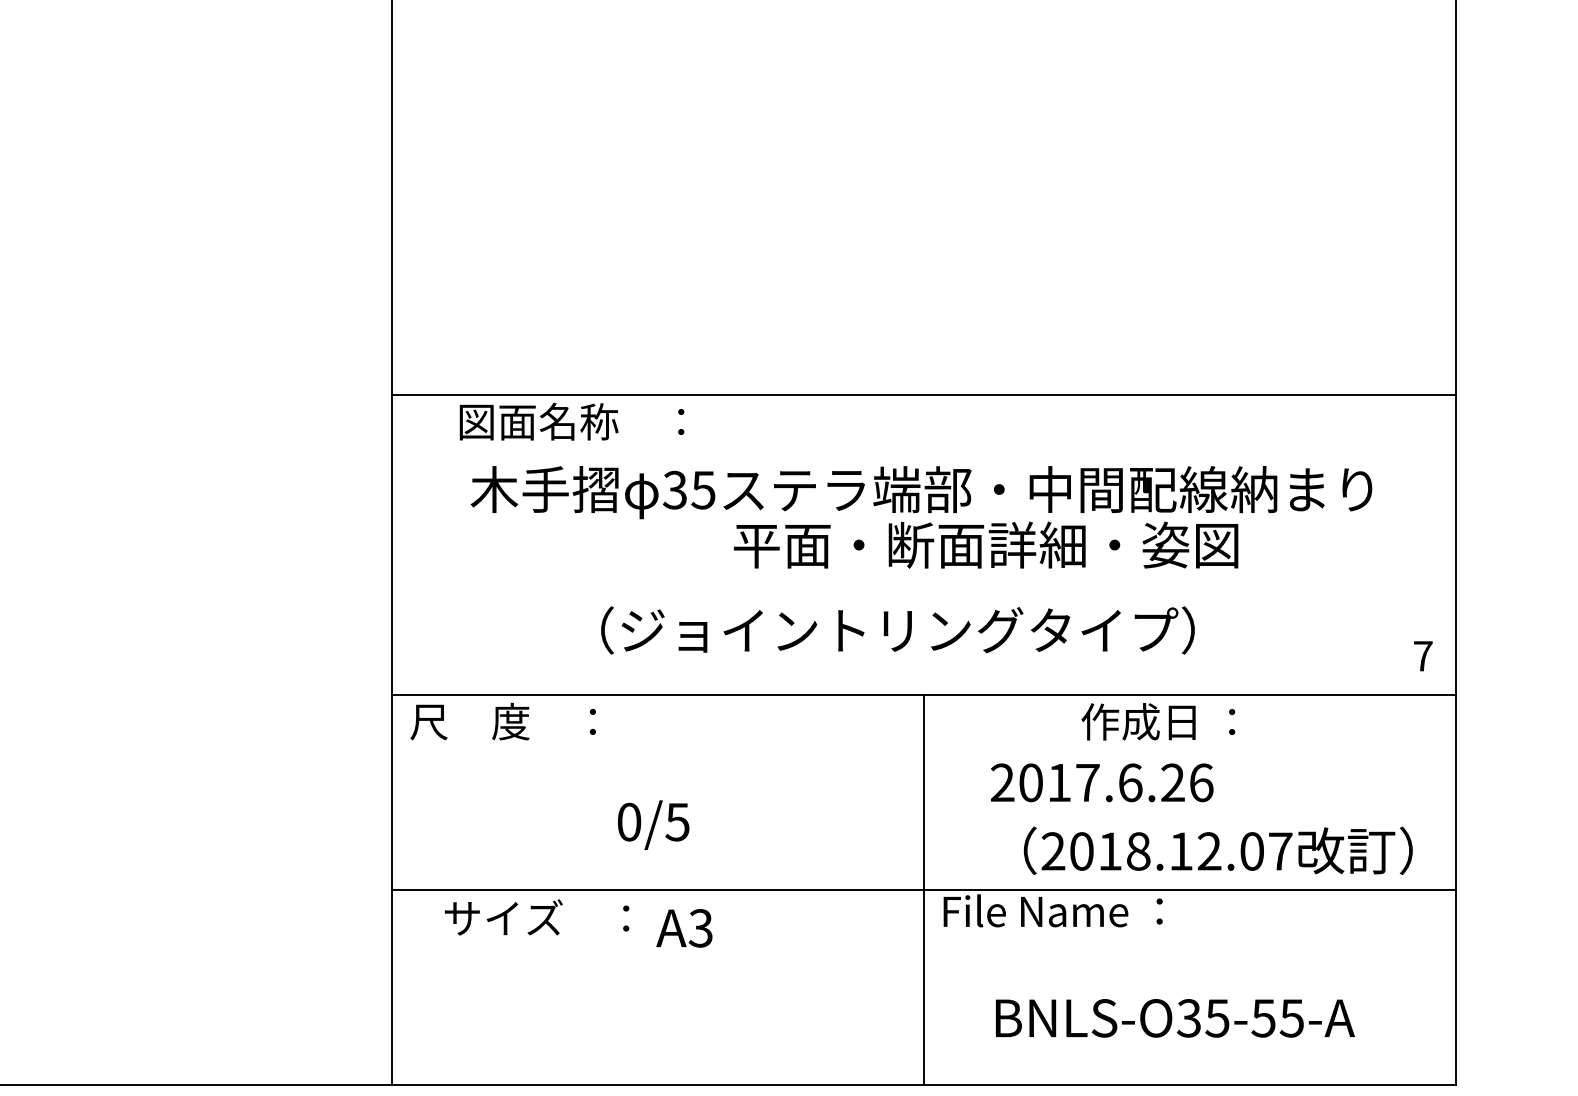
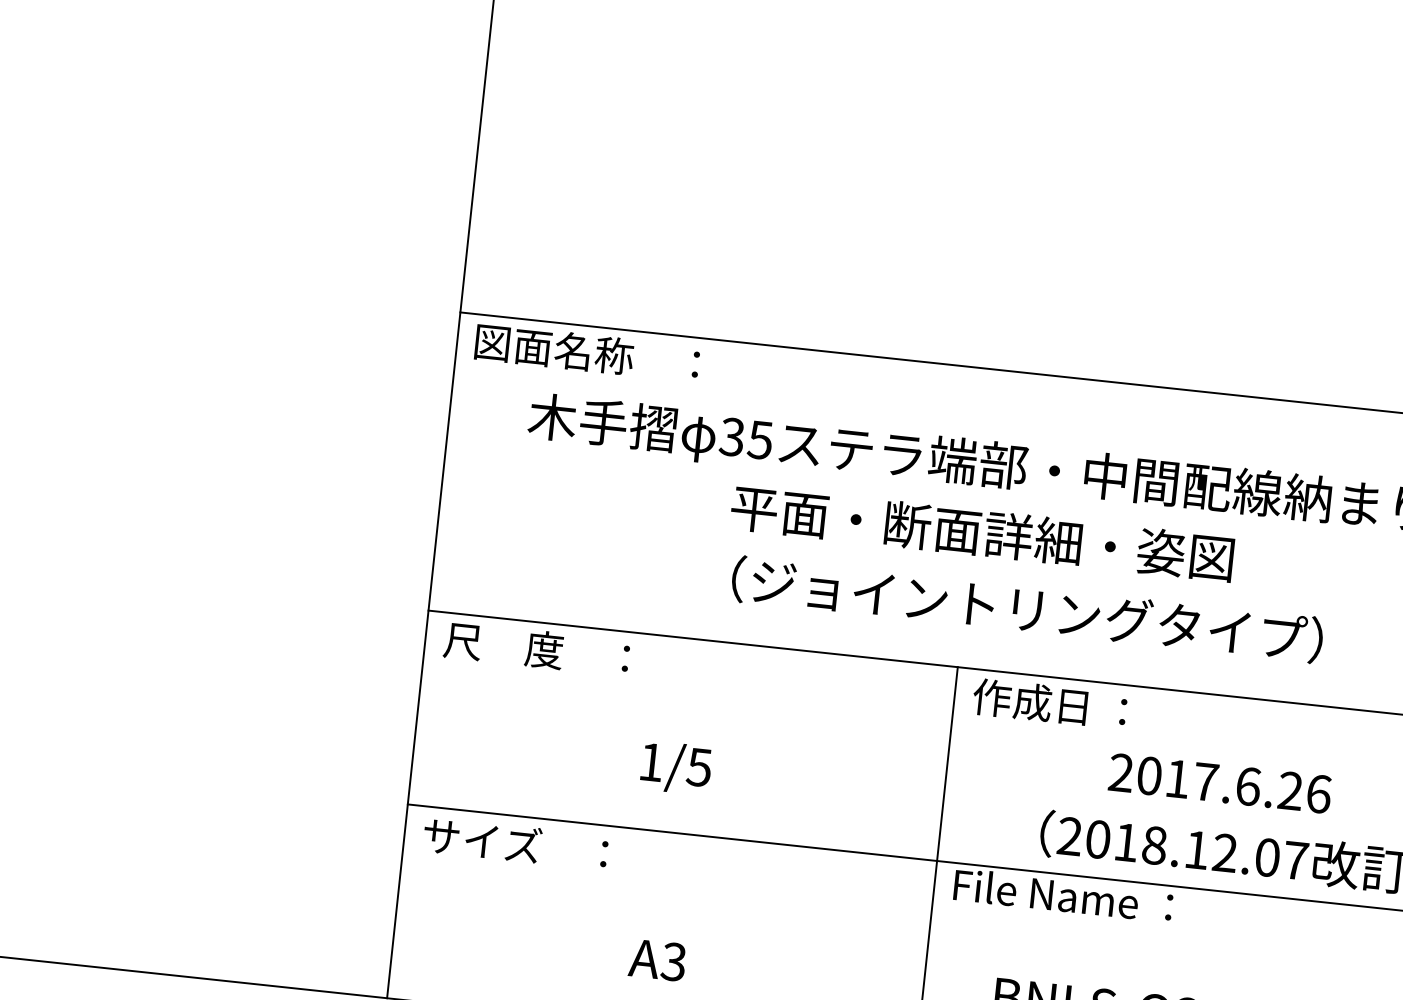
text: (571, 421) -> (586, 352), moved
text: (985, 544) -> (981, 532), moved
text: (897, 630) -> (1026, 609), moved
text: (1158, 721) -> (1050, 703), moved
text: (1102, 782) -> (1220, 783), moved
text: (629, 821) -> (651, 761), 0/5 -> 1/5
text: (536, 917) -> (515, 843), moved
text: (684, 928) -> (657, 960), moved

